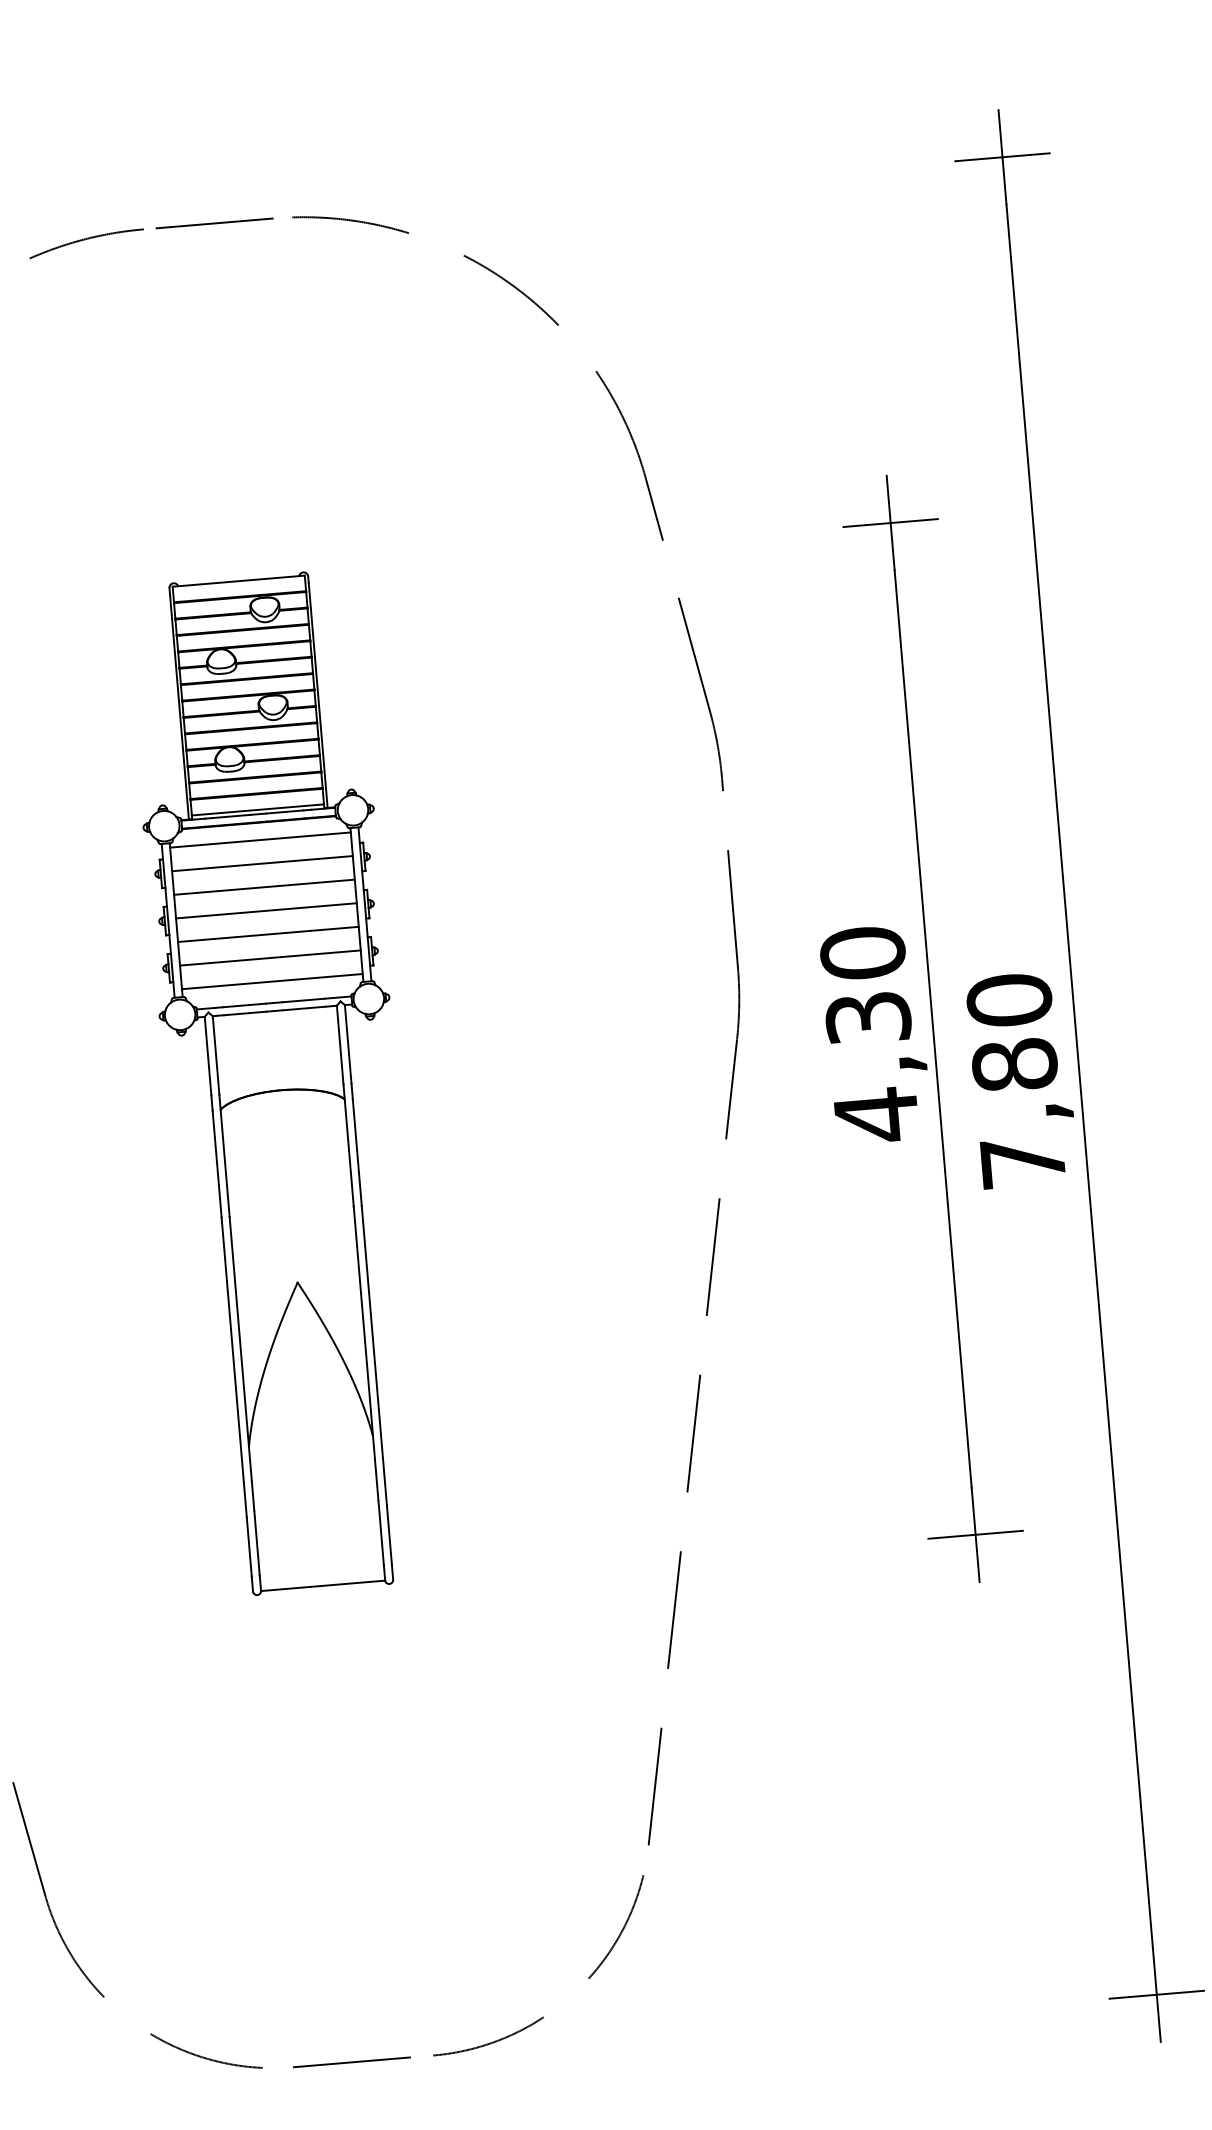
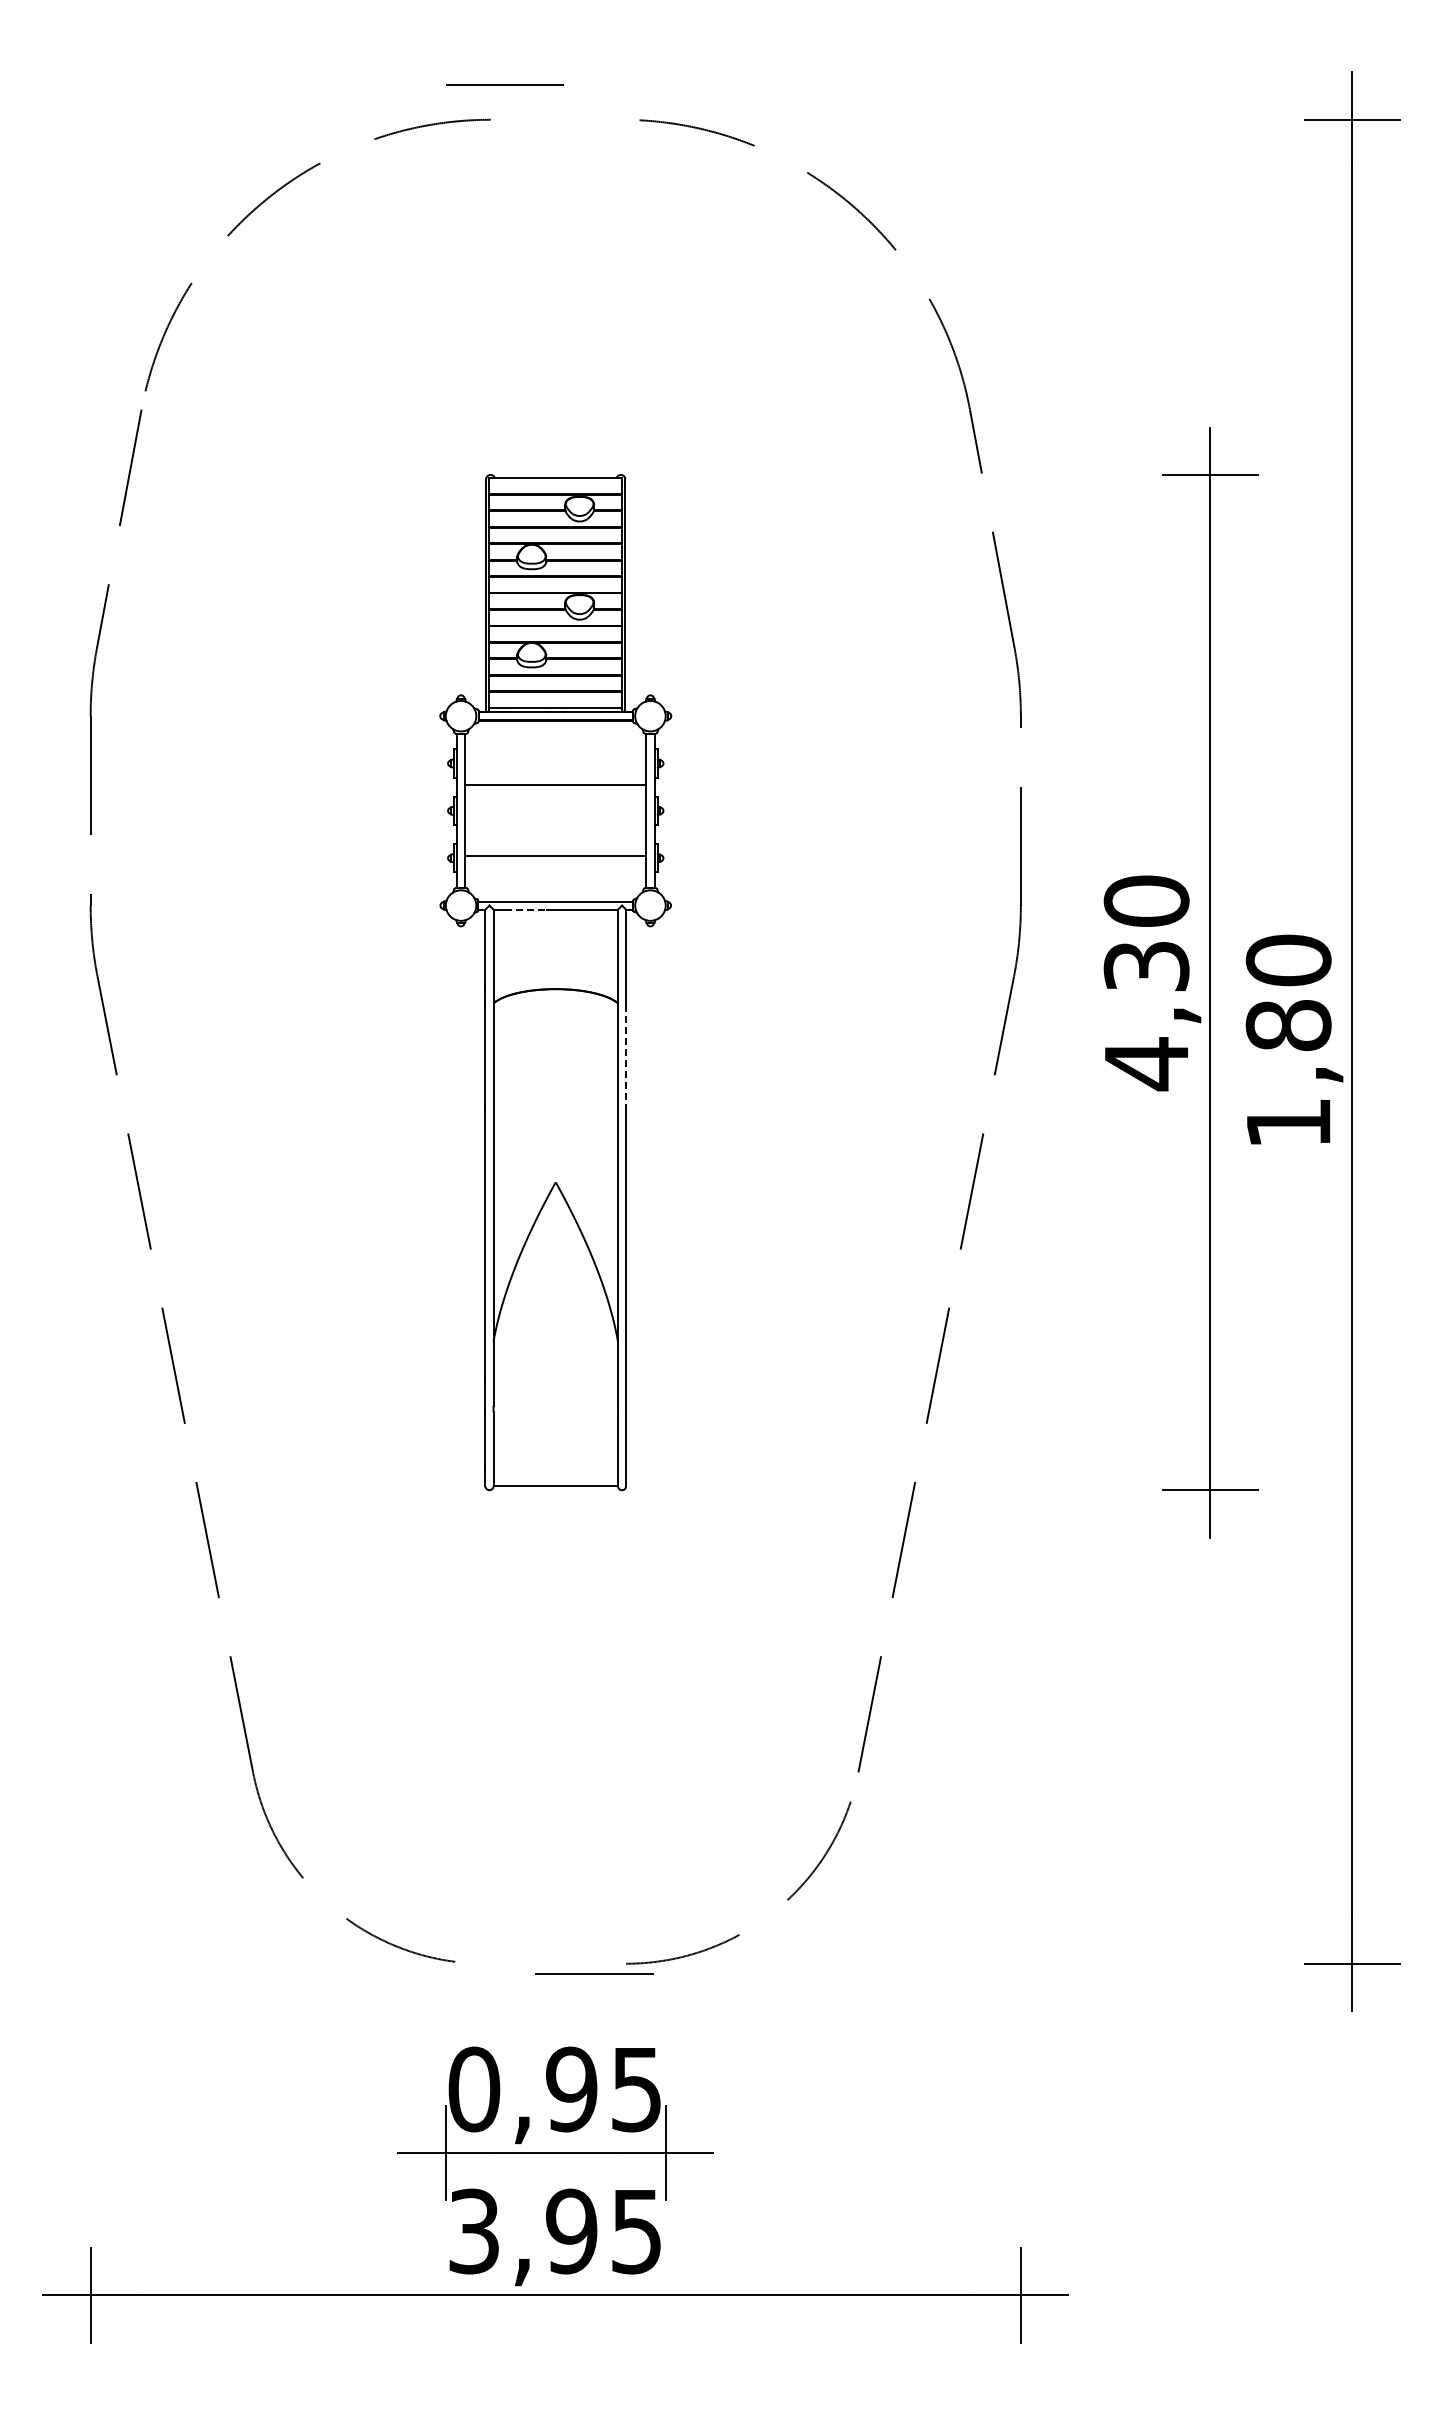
line: (214, 223) -> (504, 84), moved
line: (260, 840) -> (555, 738), removed
line: (262, 863) -> (555, 761), removed
line: (266, 911) -> (555, 809), removed
line: (268, 934) -> (555, 832), removed
line: (272, 981) -> (555, 880), removed
line: (245, 1013) -> (526, 909), solid -> dashed
line: (357, 1152) -> (626, 1057), solid -> dashed
text: (1022, 1162) -> (1288, 1123), 7,80 -> 1,80
line: (351, 2062) -> (594, 1973), moved

